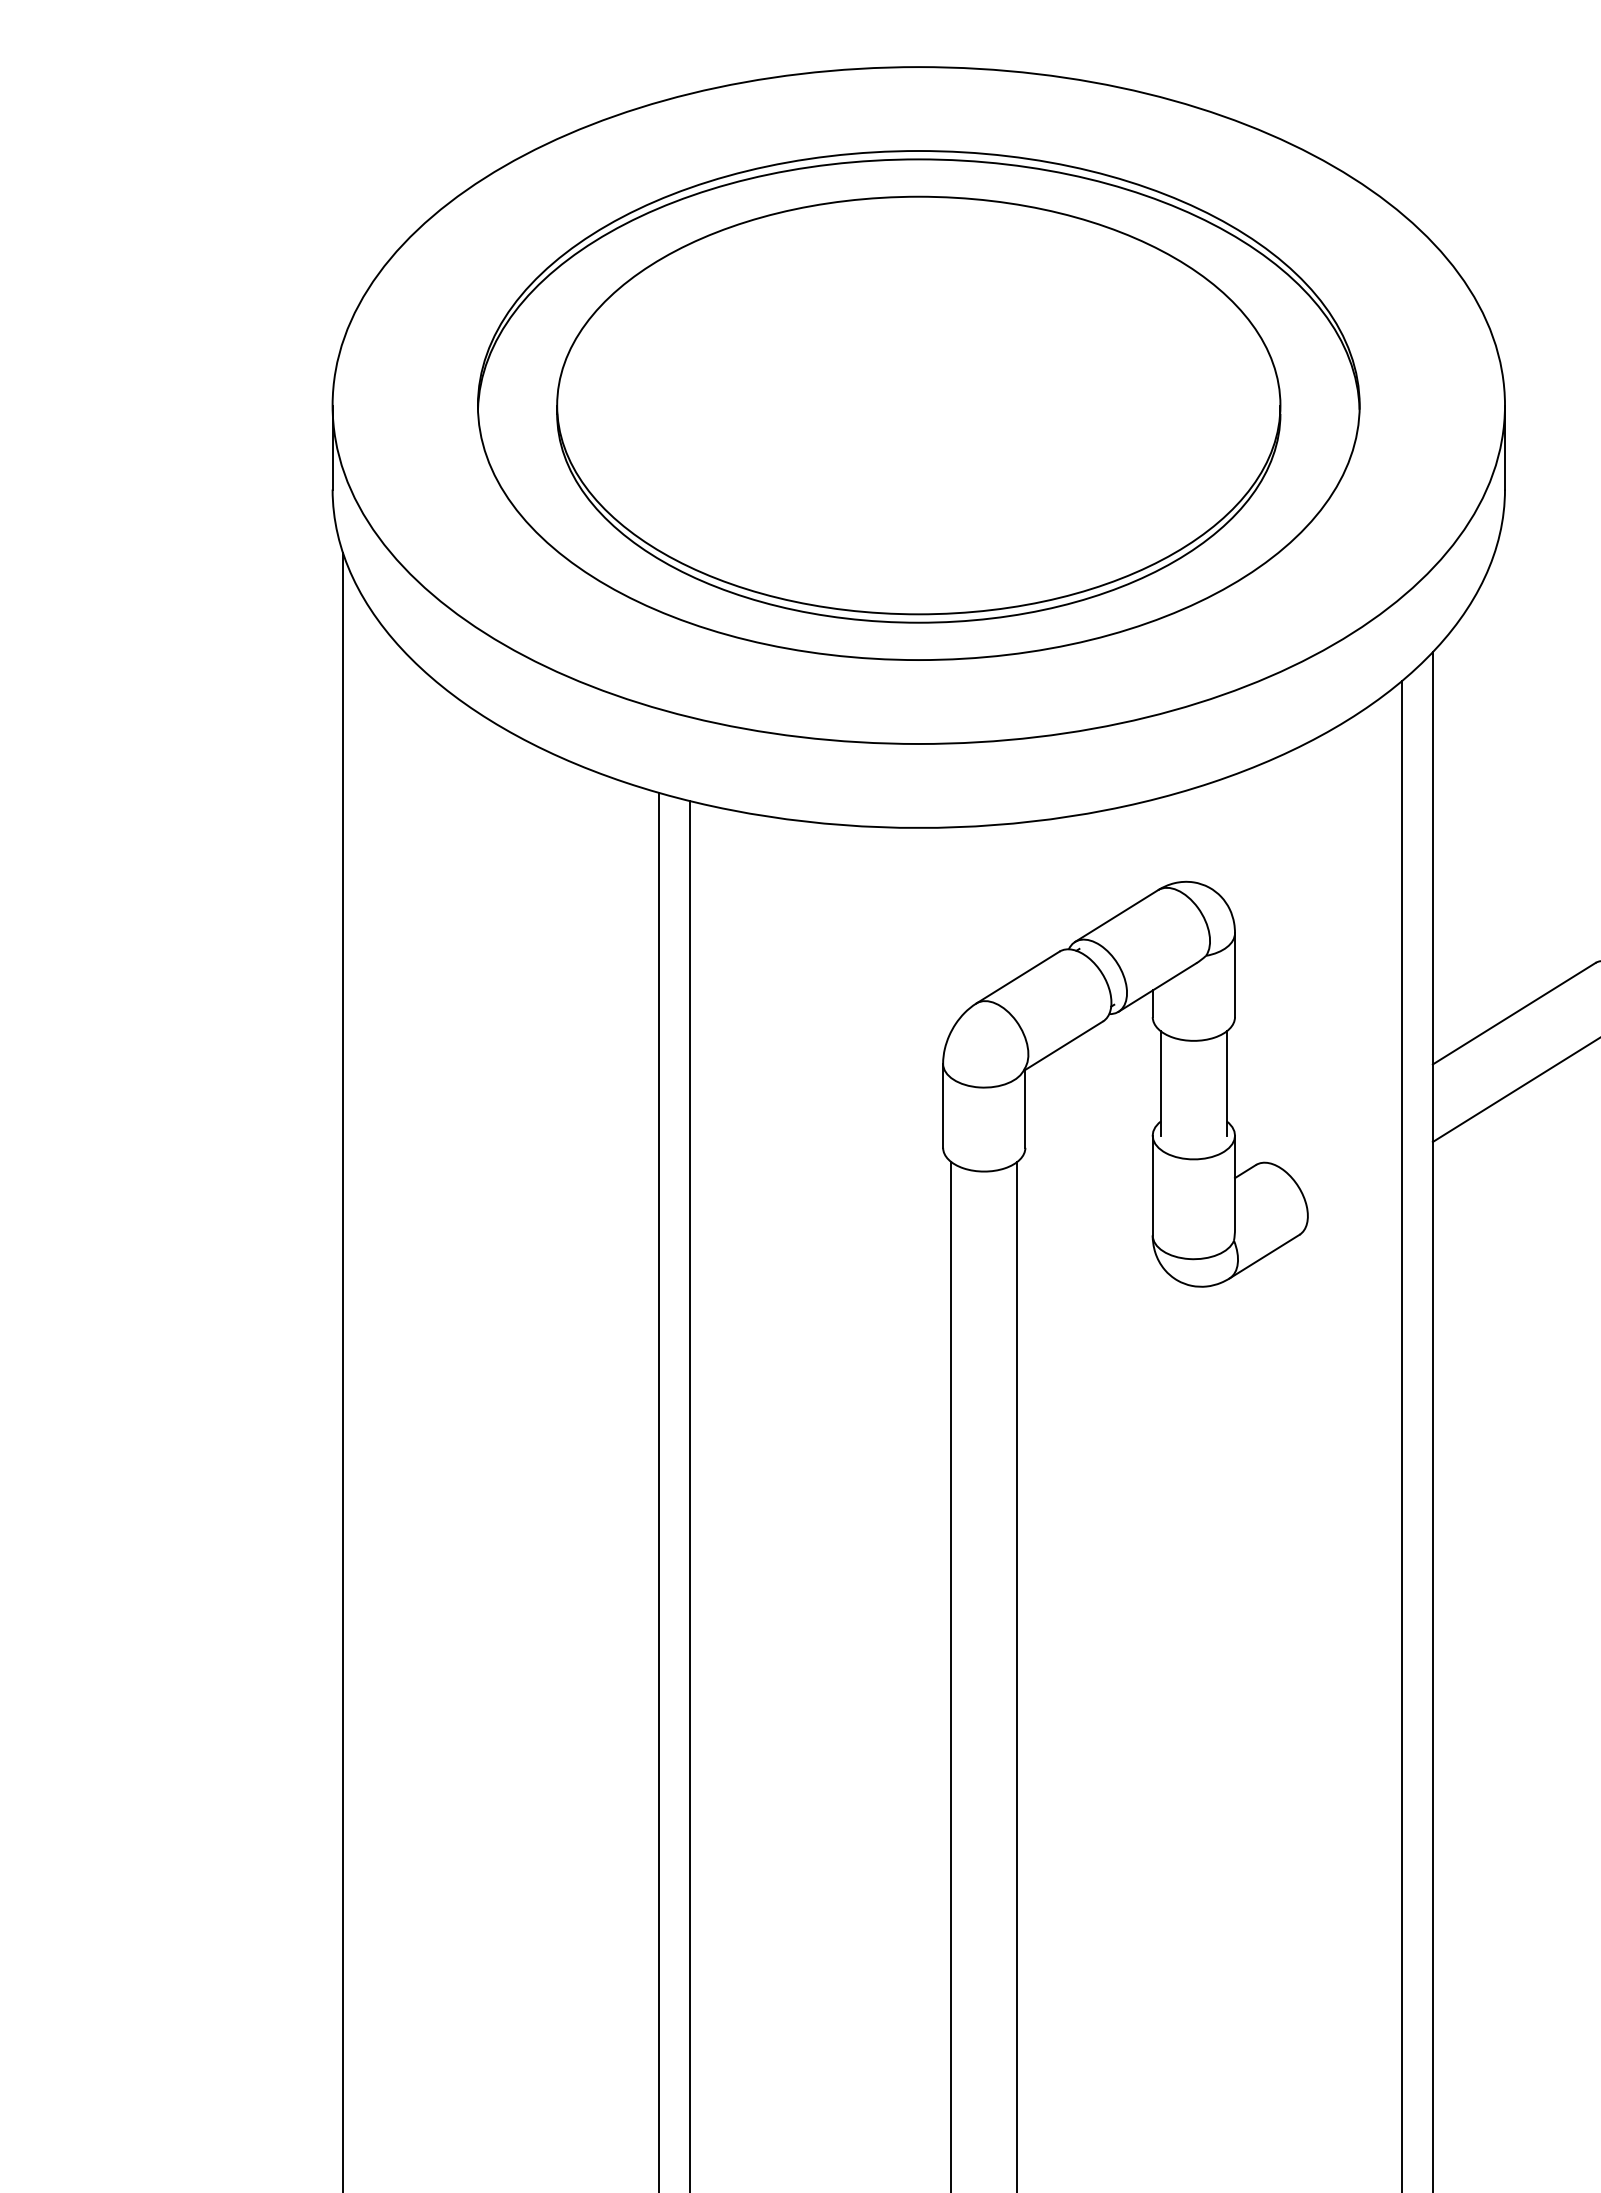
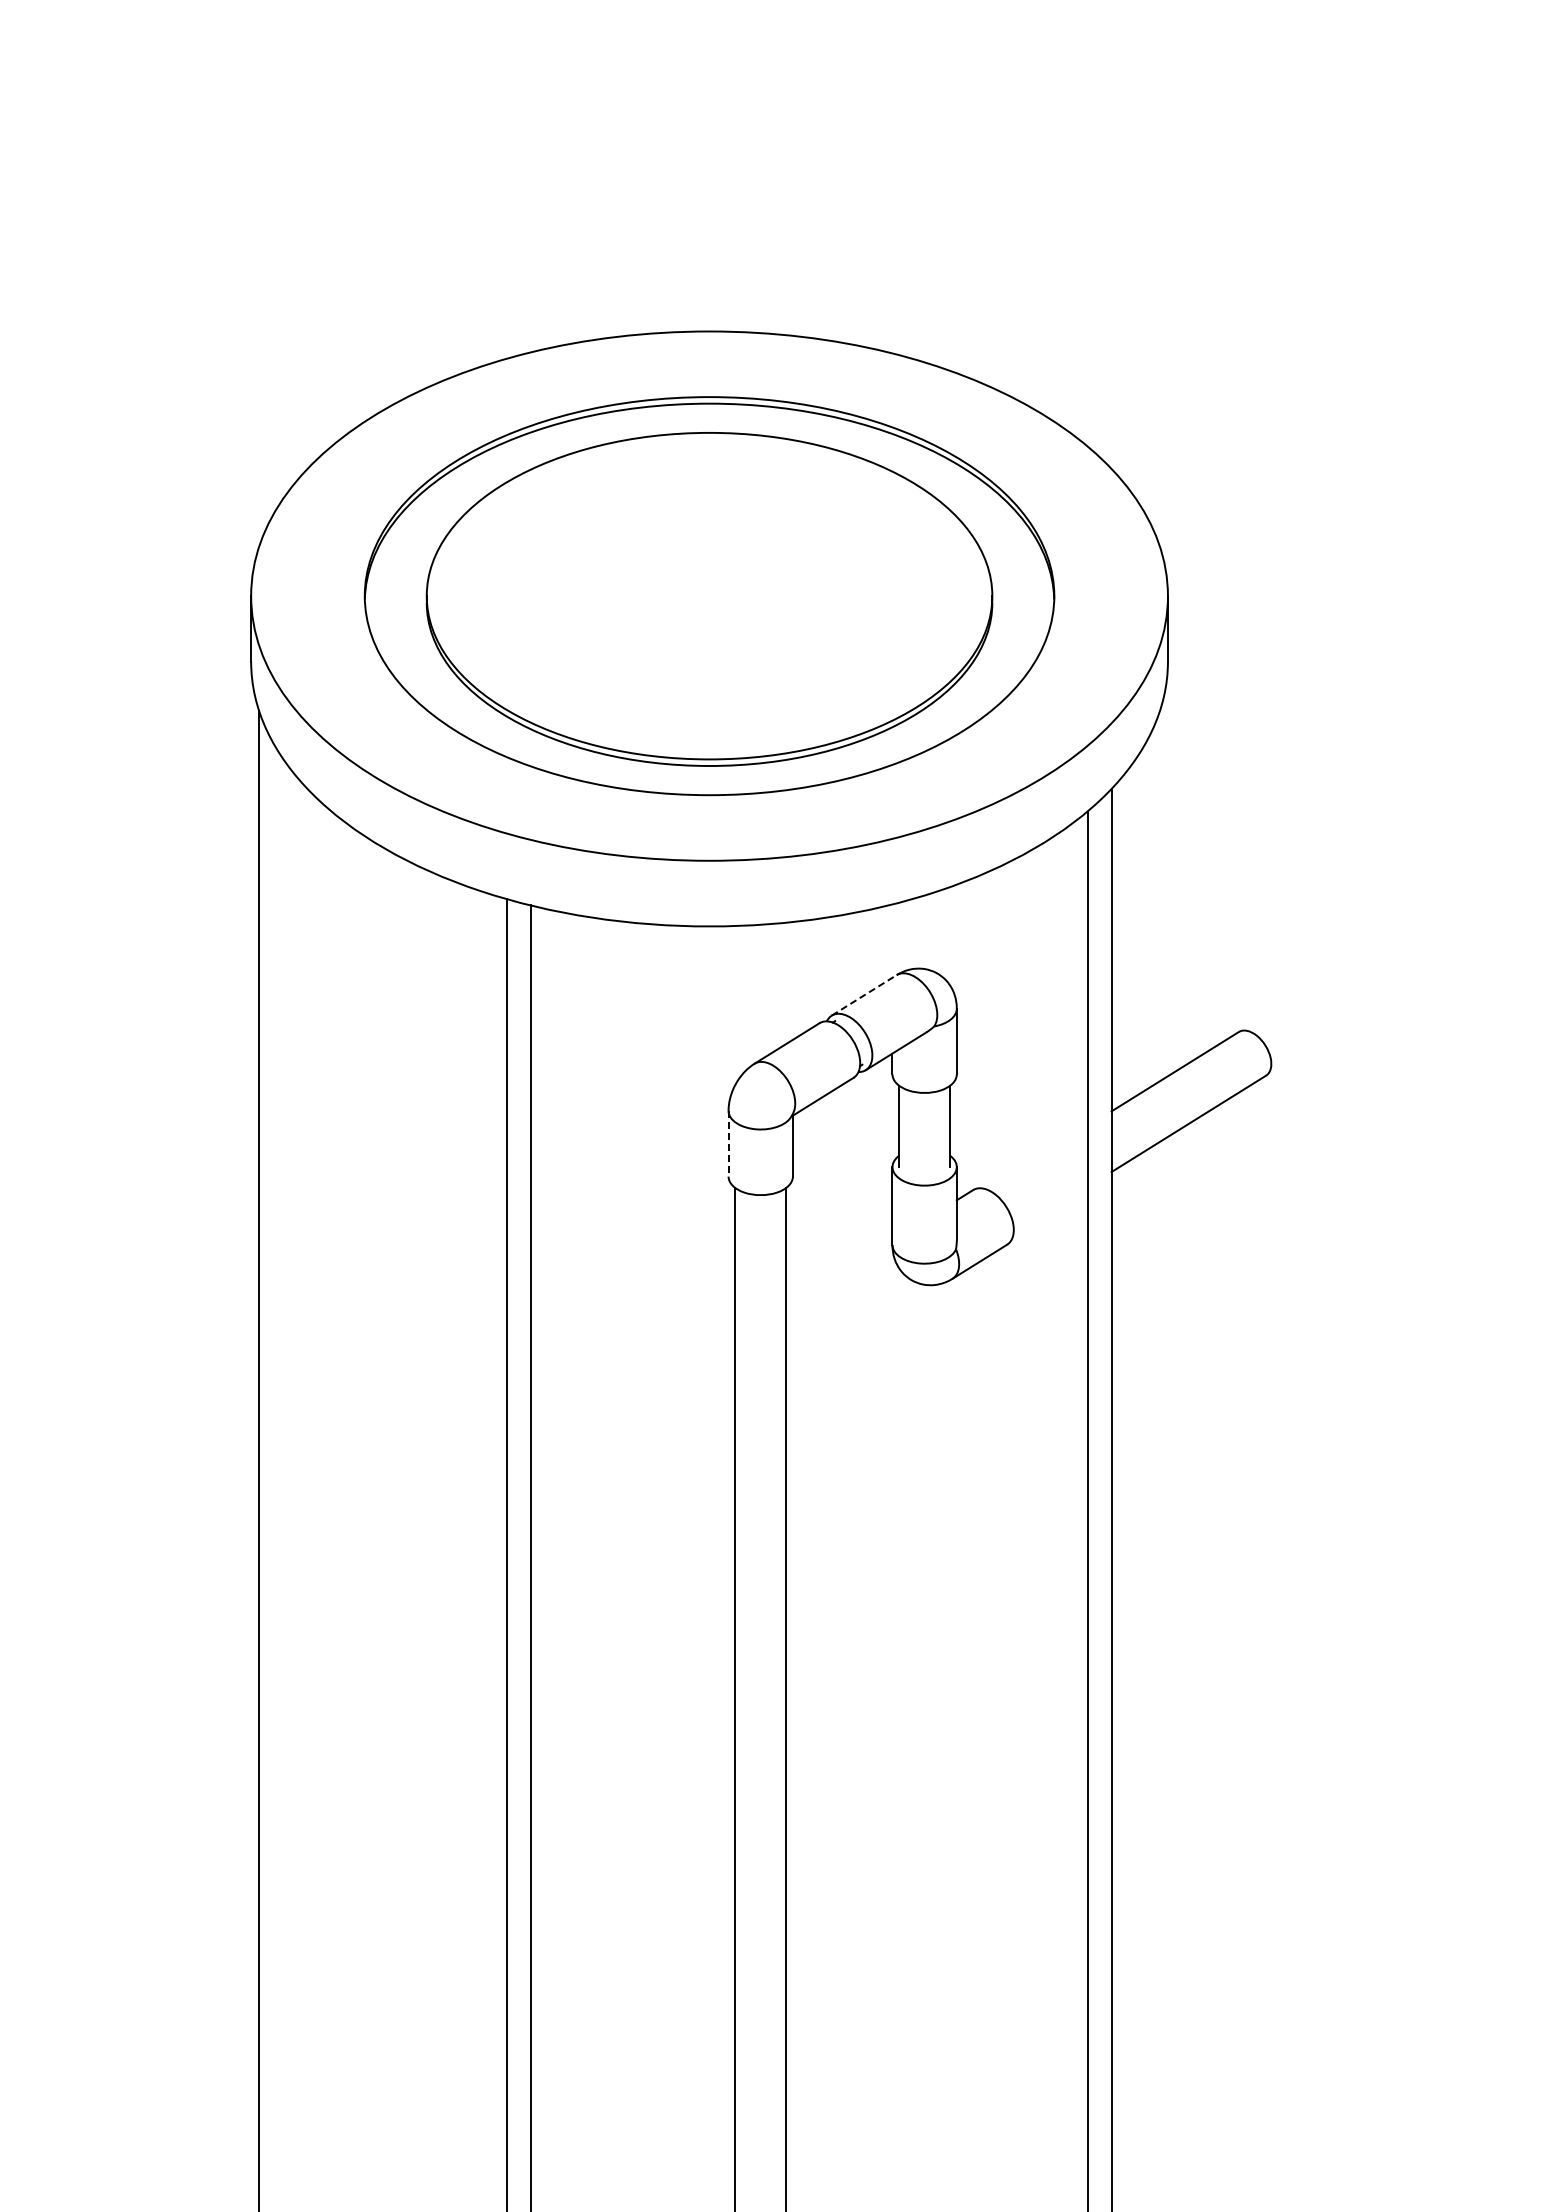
line: (1116, 916) -> (864, 995), solid -> dashed
line: (943, 1105) -> (728, 1143), solid -> dashed

